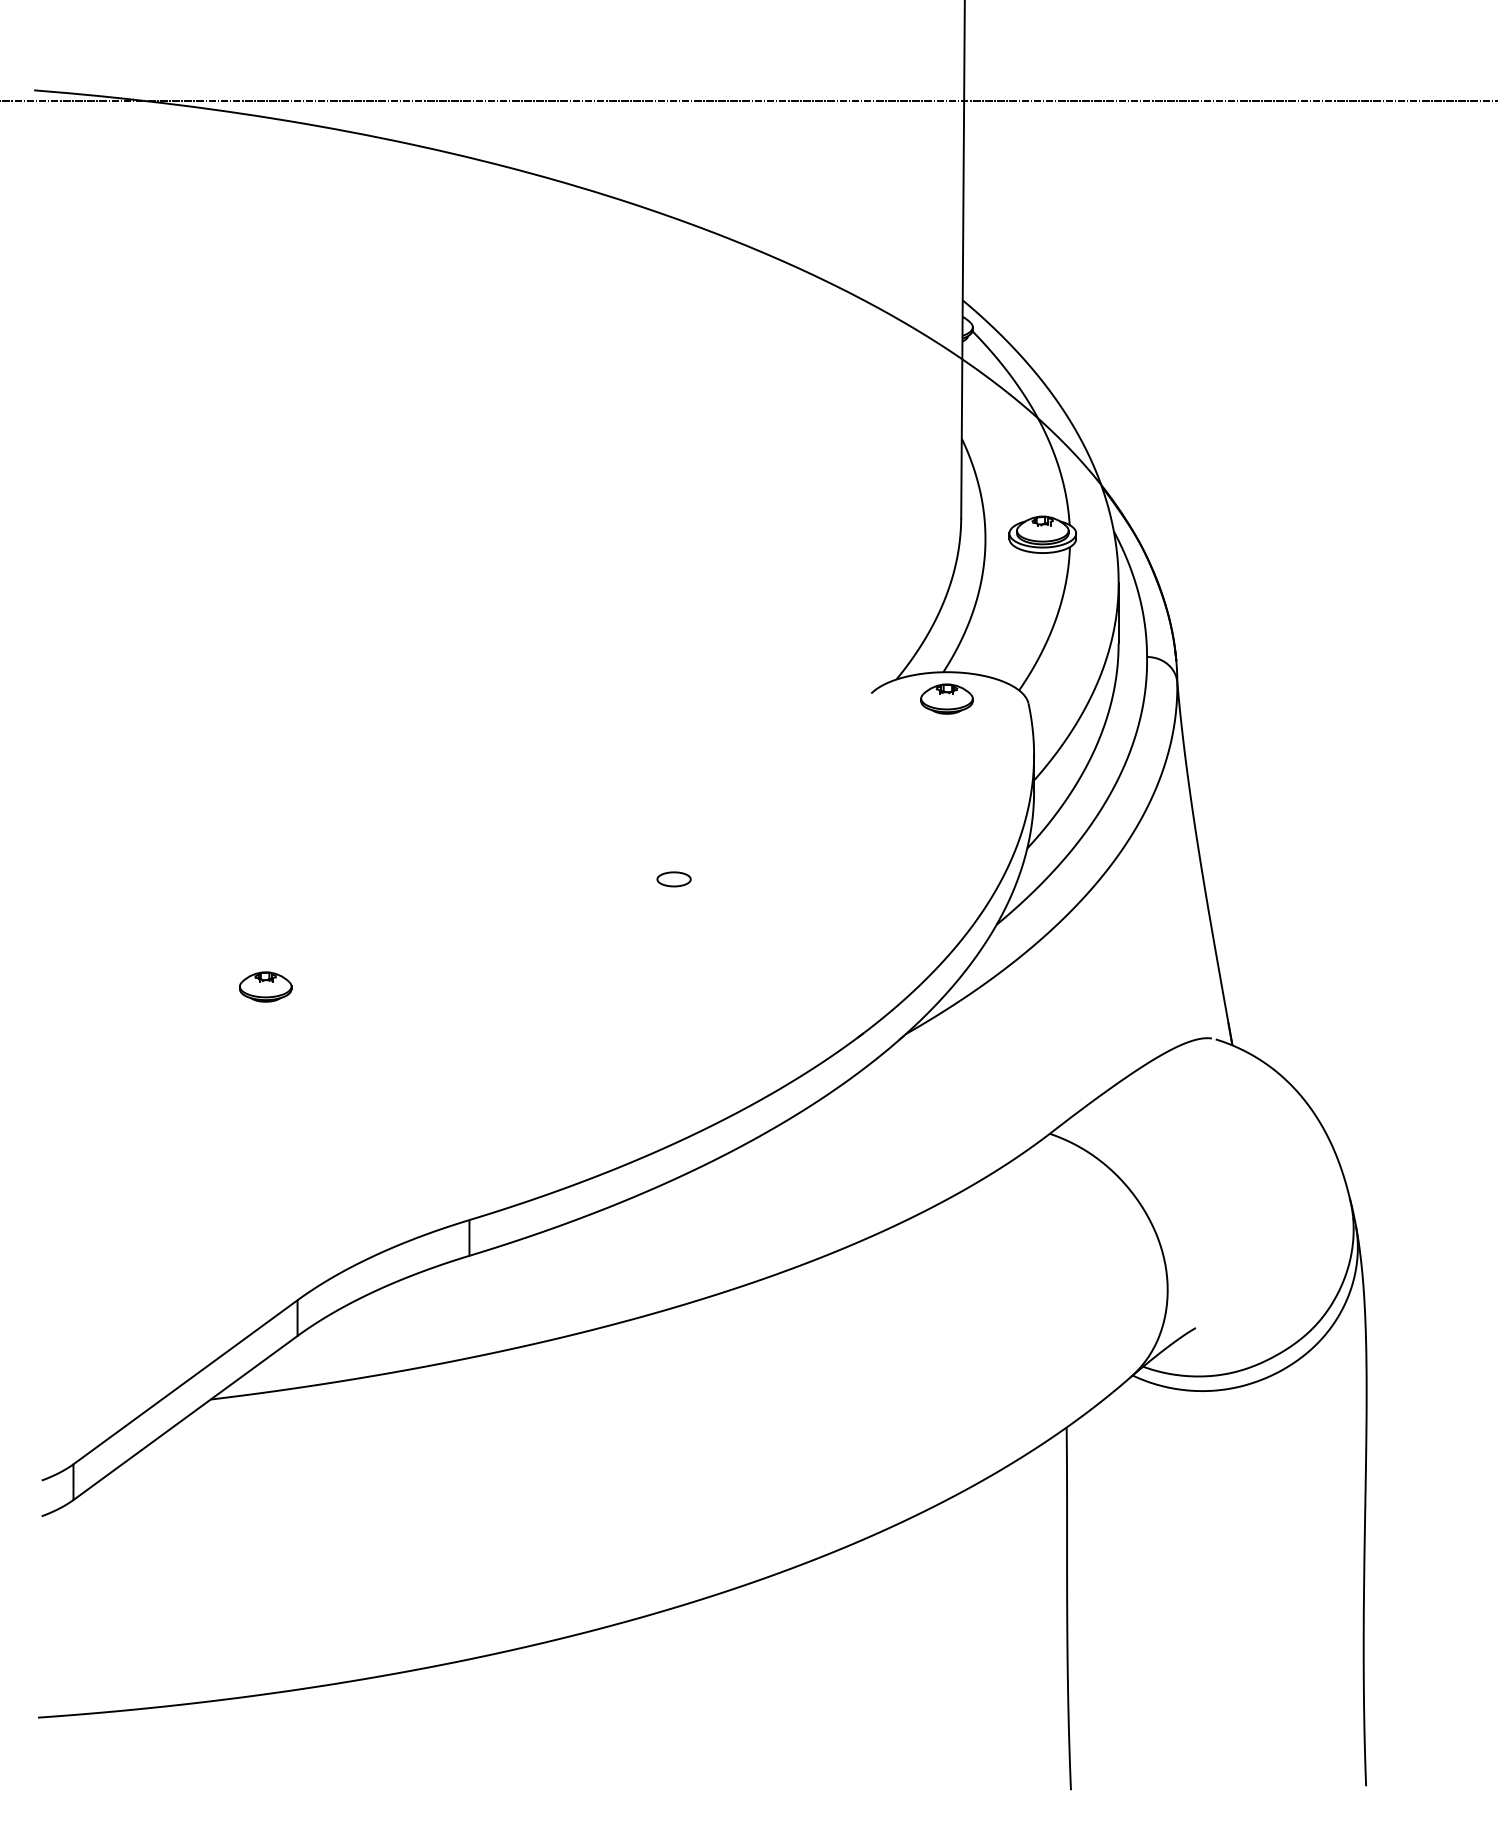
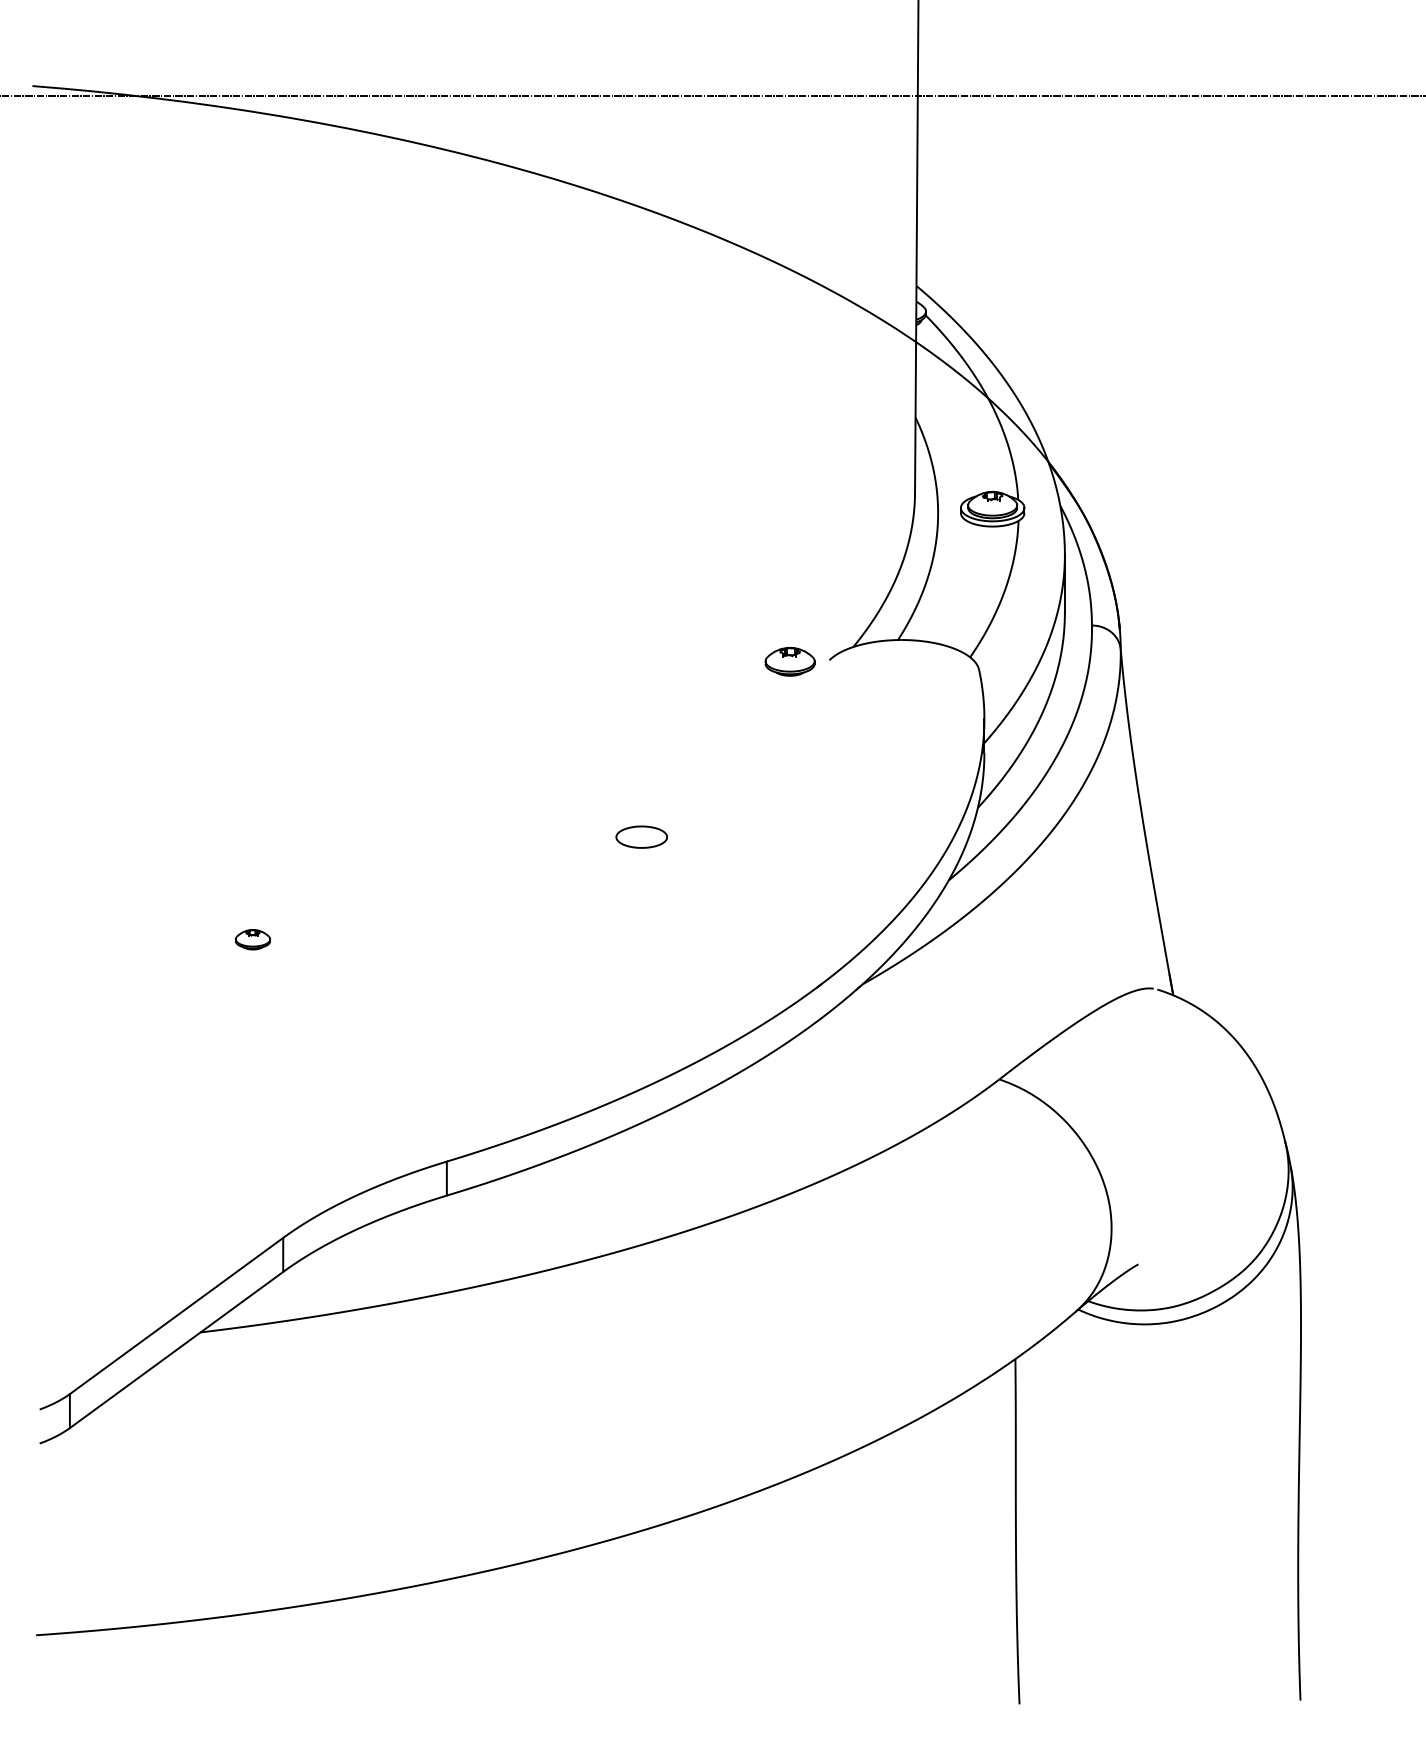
part: (946, 698) -> (789, 661), moved
part: (673, 879) -> (641, 837), size x1.6
part: (265, 986) -> (252, 939), size x0.7

